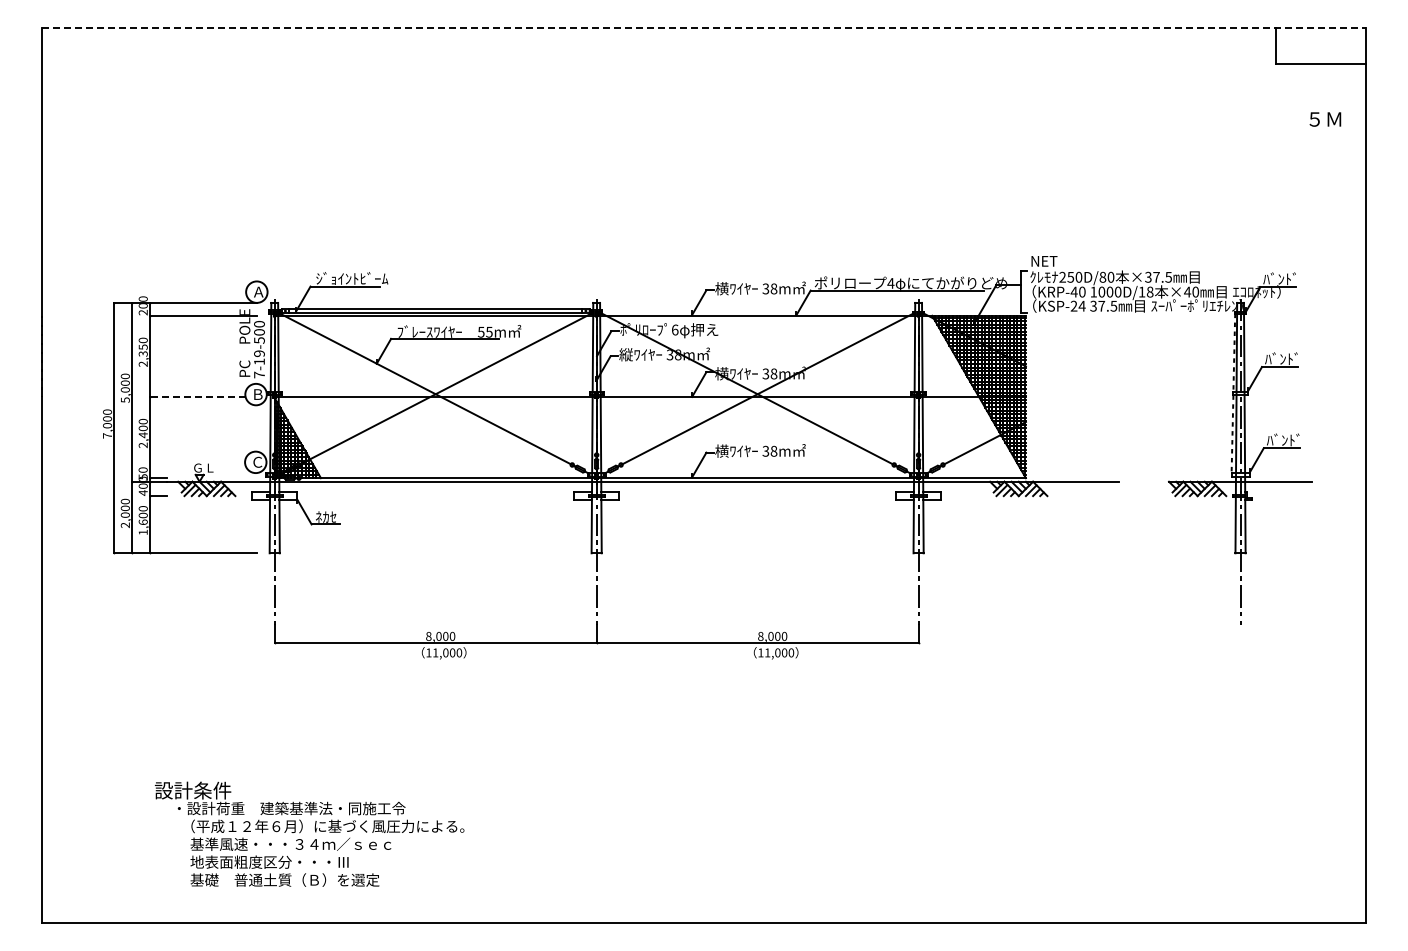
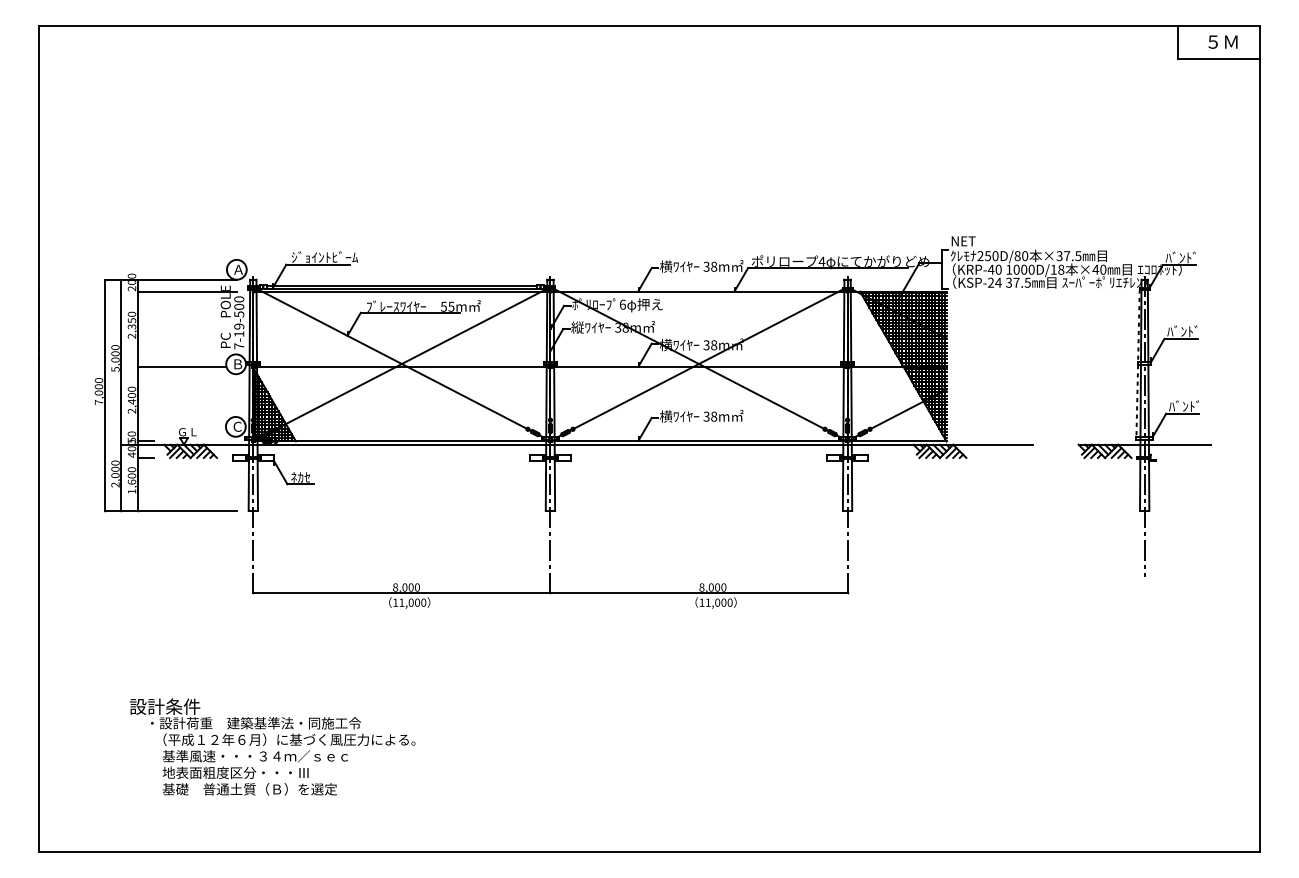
line: (704, 28) -> (649, 26), dashed -> solid
text: (1325, 119) -> (1223, 42), moved
line: (197, 396) -> (182, 366), dashed -> solid
text: (309, 833) -> (272, 746), moved

